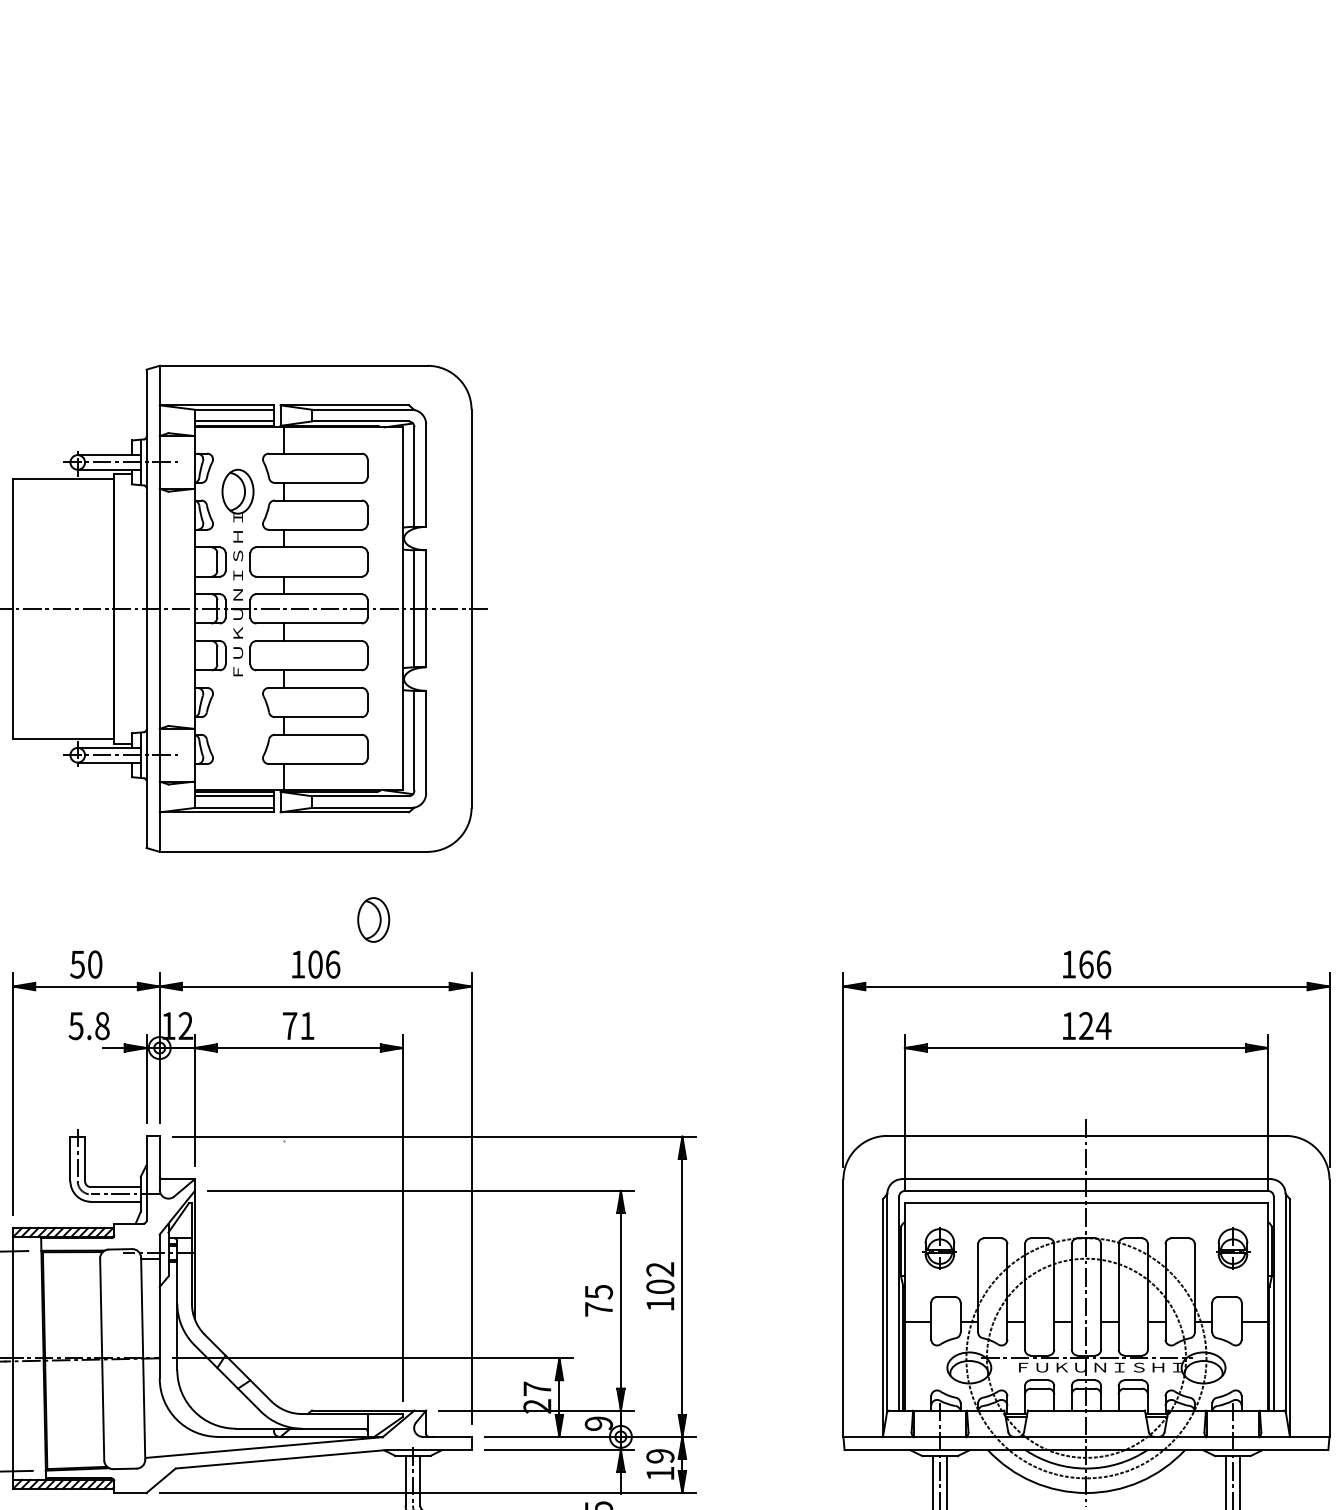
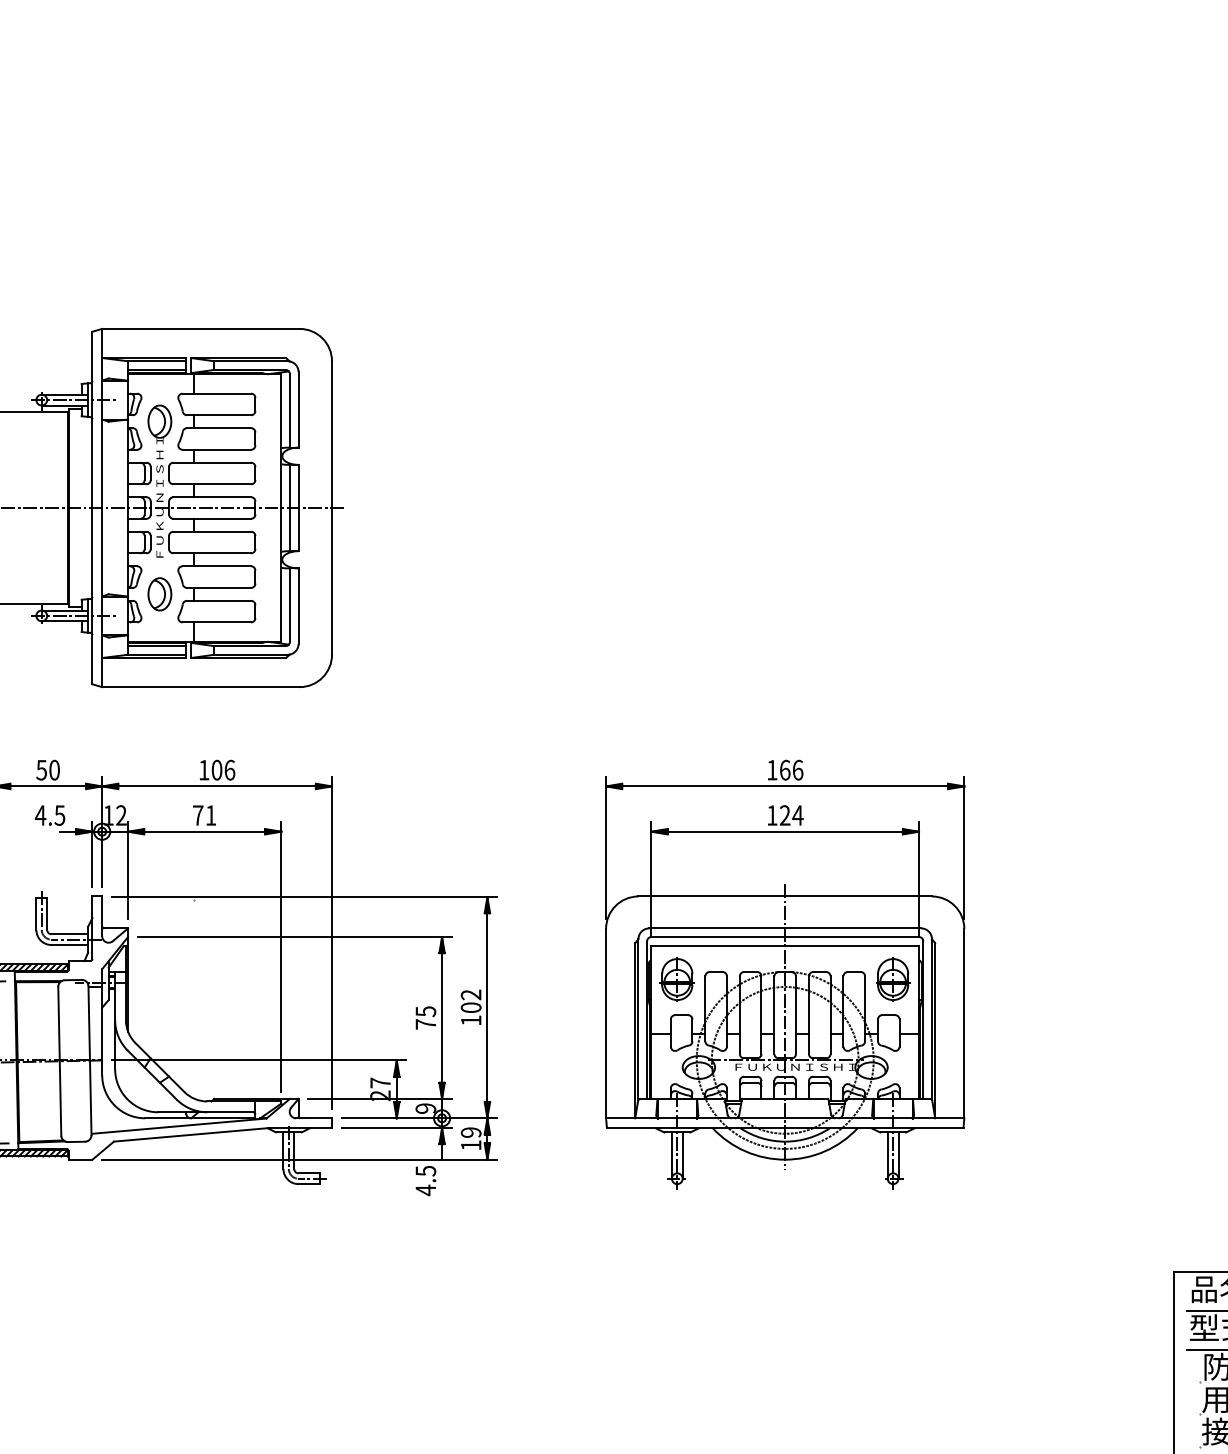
part: (373, 920) -> (159, 594), moved
text: (88, 1026) -> (49, 815), 5.8 -> 4.5
part: (938, 1248) -> (676, 979), size x1.43
part: (1233, 1248) -> (893, 979), size x1.43

